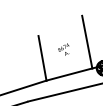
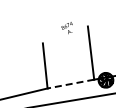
text: (63, 50) -> (66, 28), moved
line: (69, 75) -> (70, 84), solid -> dashed

